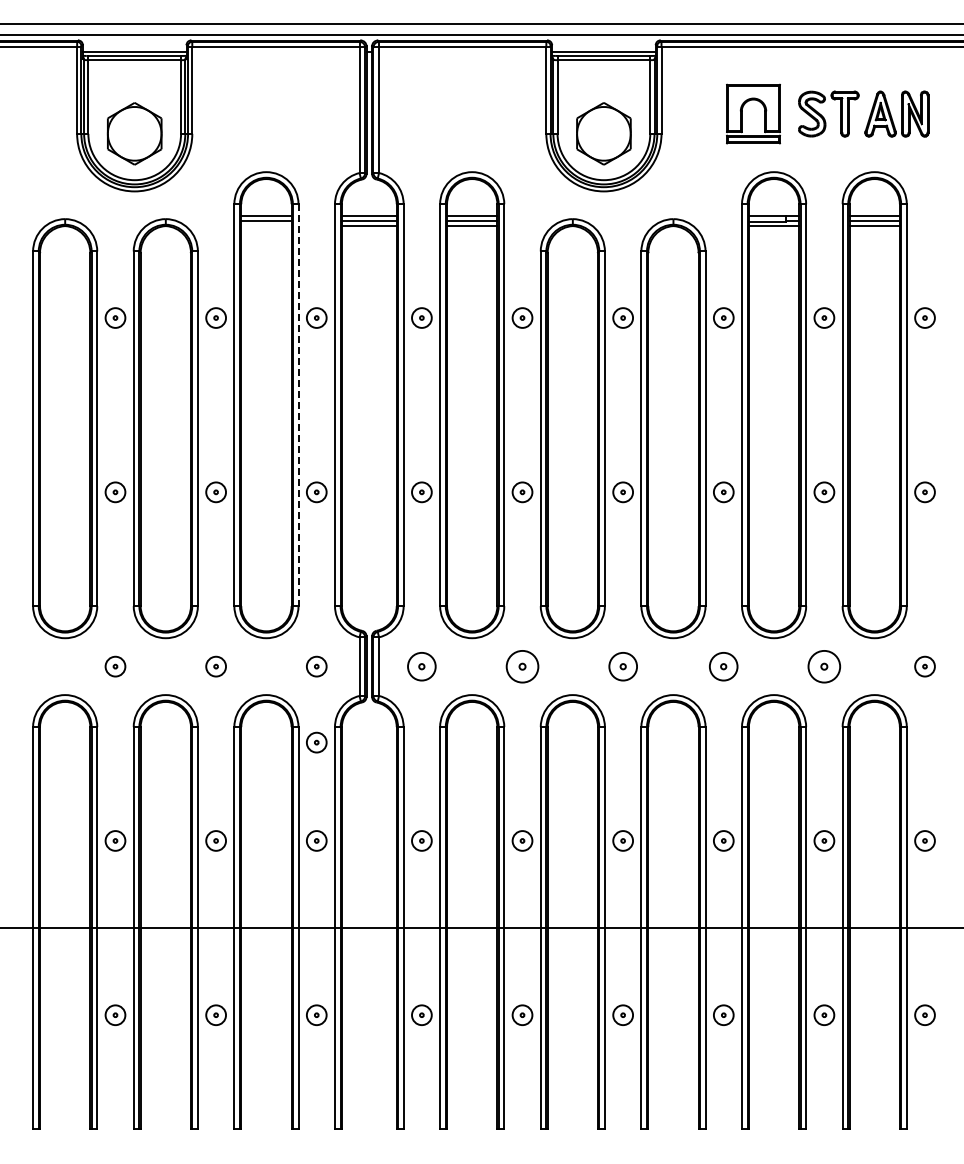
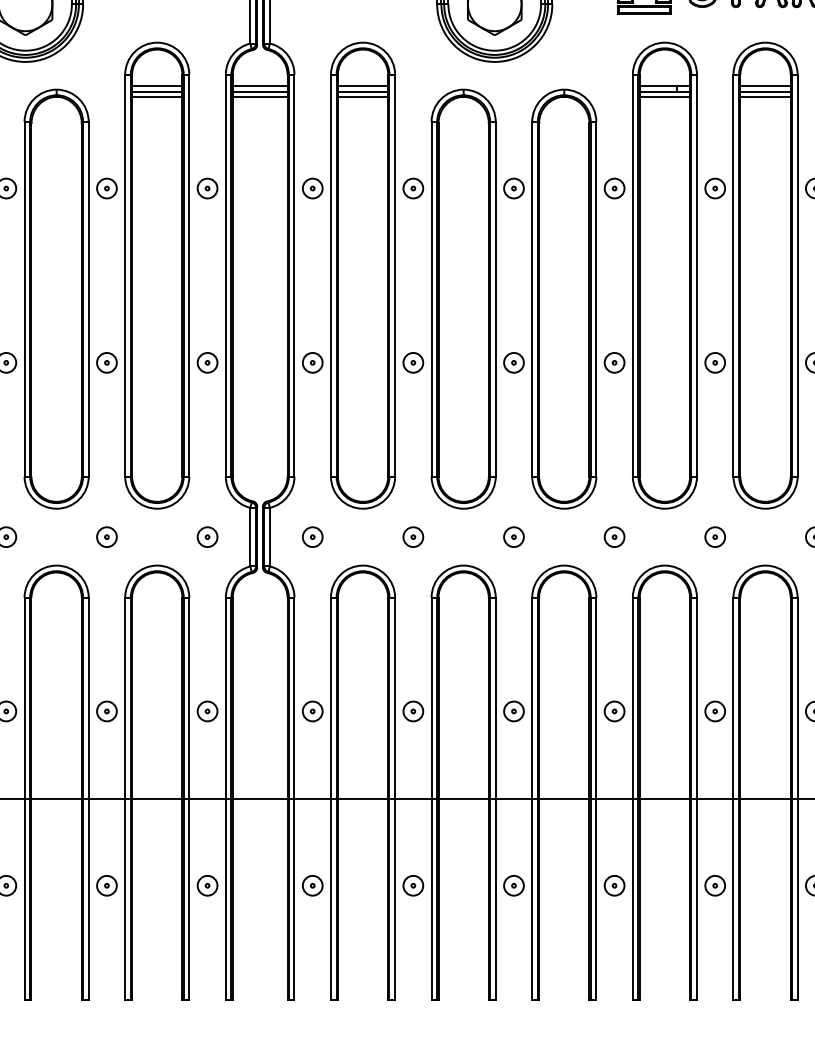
line: (266, 226) -> (157, 97), added
line: (298, 405) -> (189, 276), dashed -> solid
part: (421, 666) -> (312, 537), size x0.71
part: (522, 666) -> (413, 537), size x0.62
part: (622, 666) -> (513, 537), size x0.71
part: (723, 666) -> (614, 537), size x0.71
part: (824, 666) -> (715, 537), size x0.62
part: (316, 742) -> (207, 613), removed

